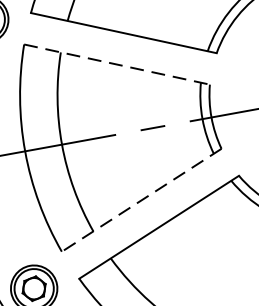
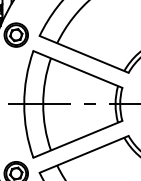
line: (118, 64) -> (78, 69), dashed -> solid
line: (140, 200) -> (77, 139), dashed -> solid

